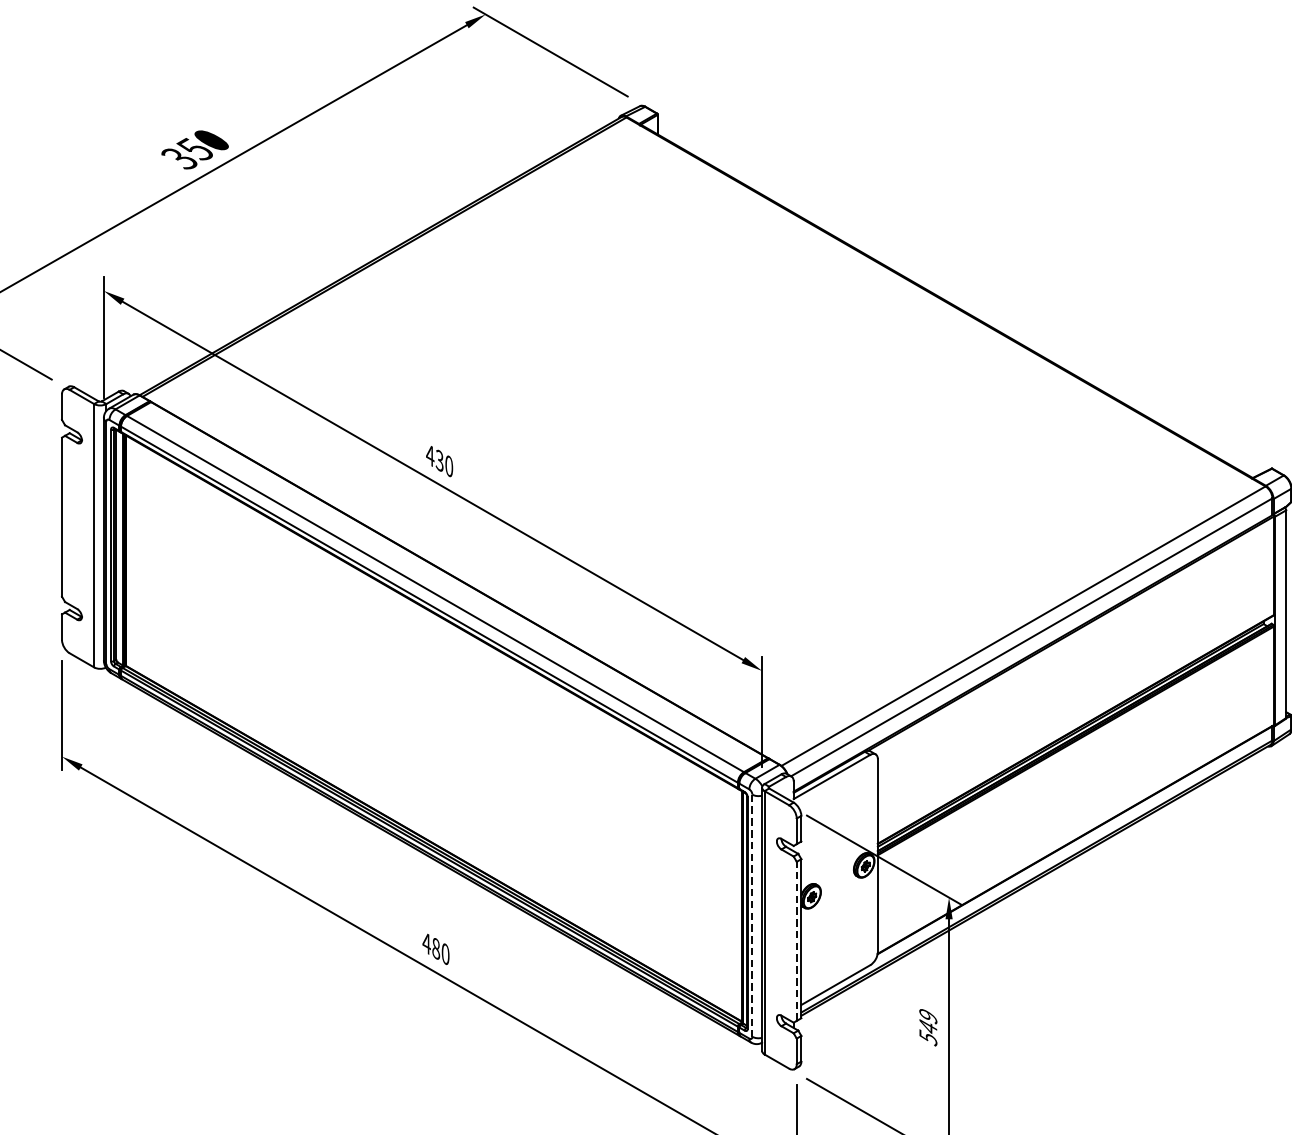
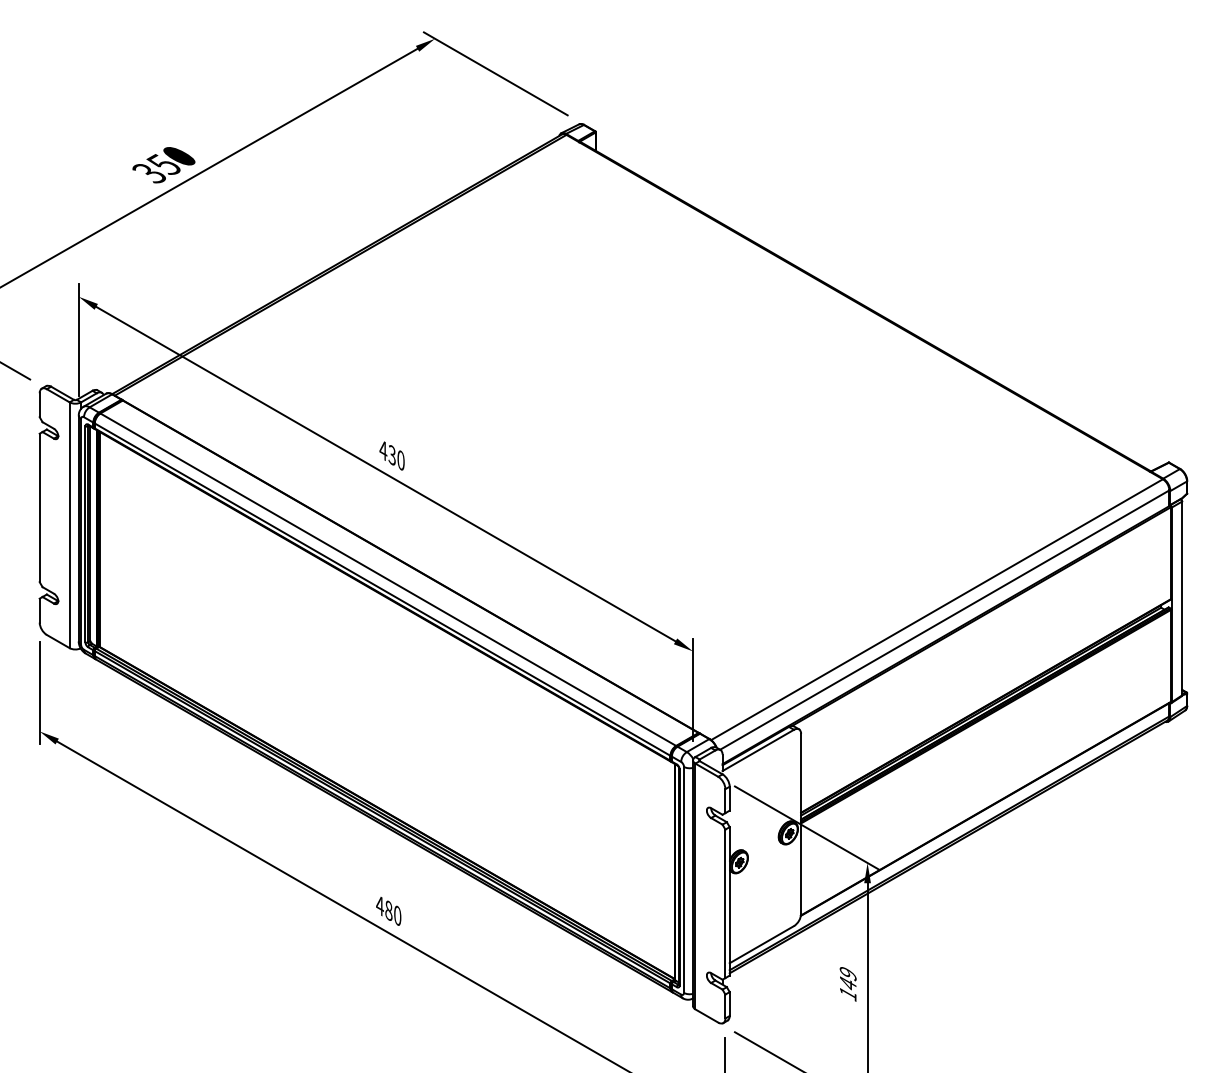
line: (752, 915) -> (684, 879), dashed -> solid
line: (796, 941) -> (725, 903), dashed -> solid
text: (928, 1037) -> (848, 993), 549 -> 149

